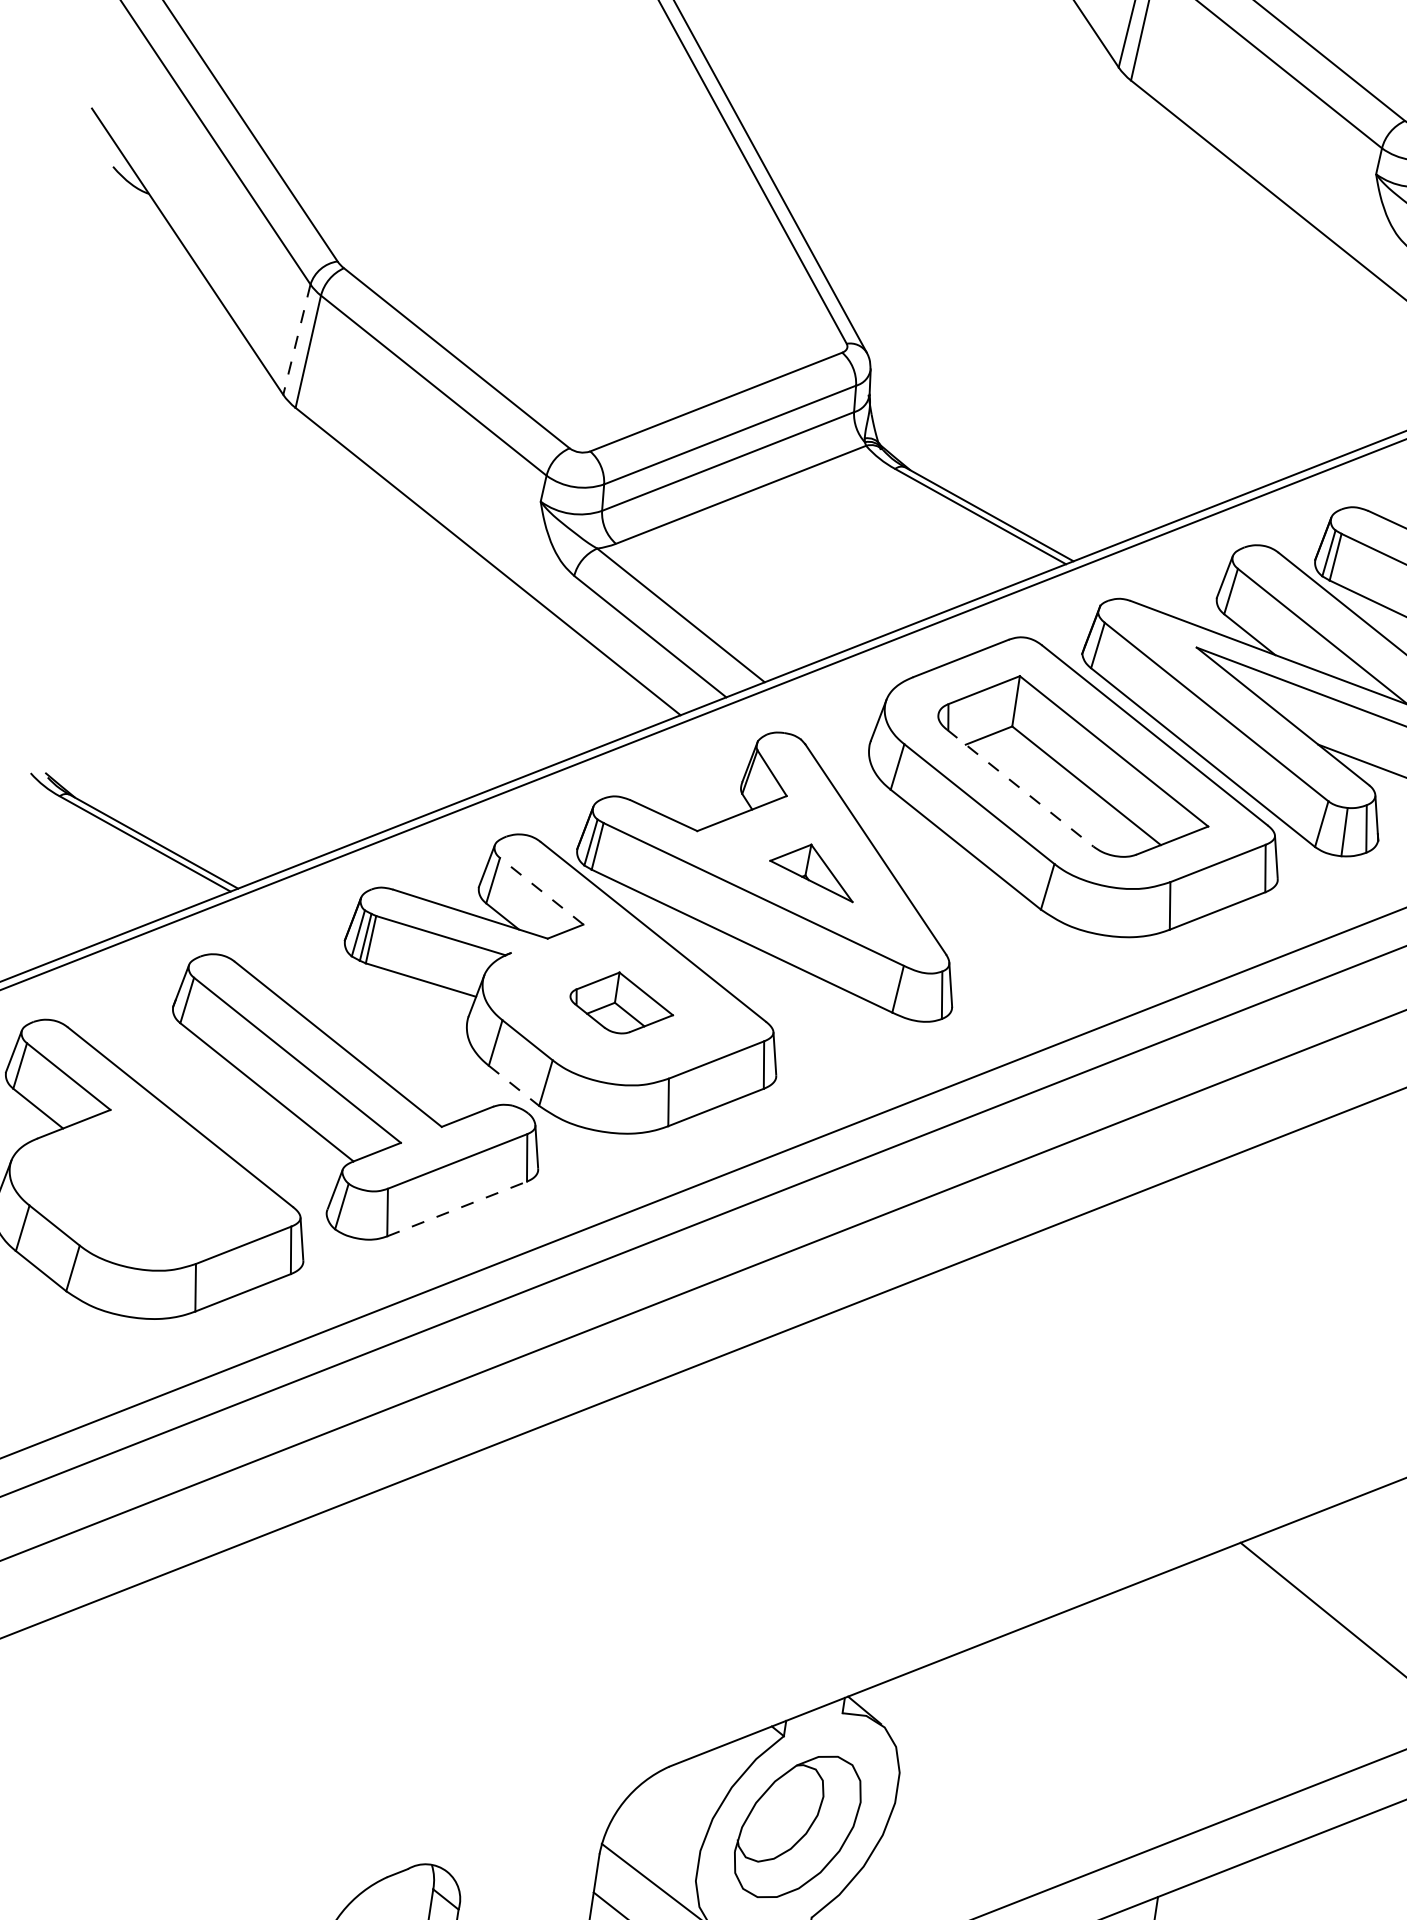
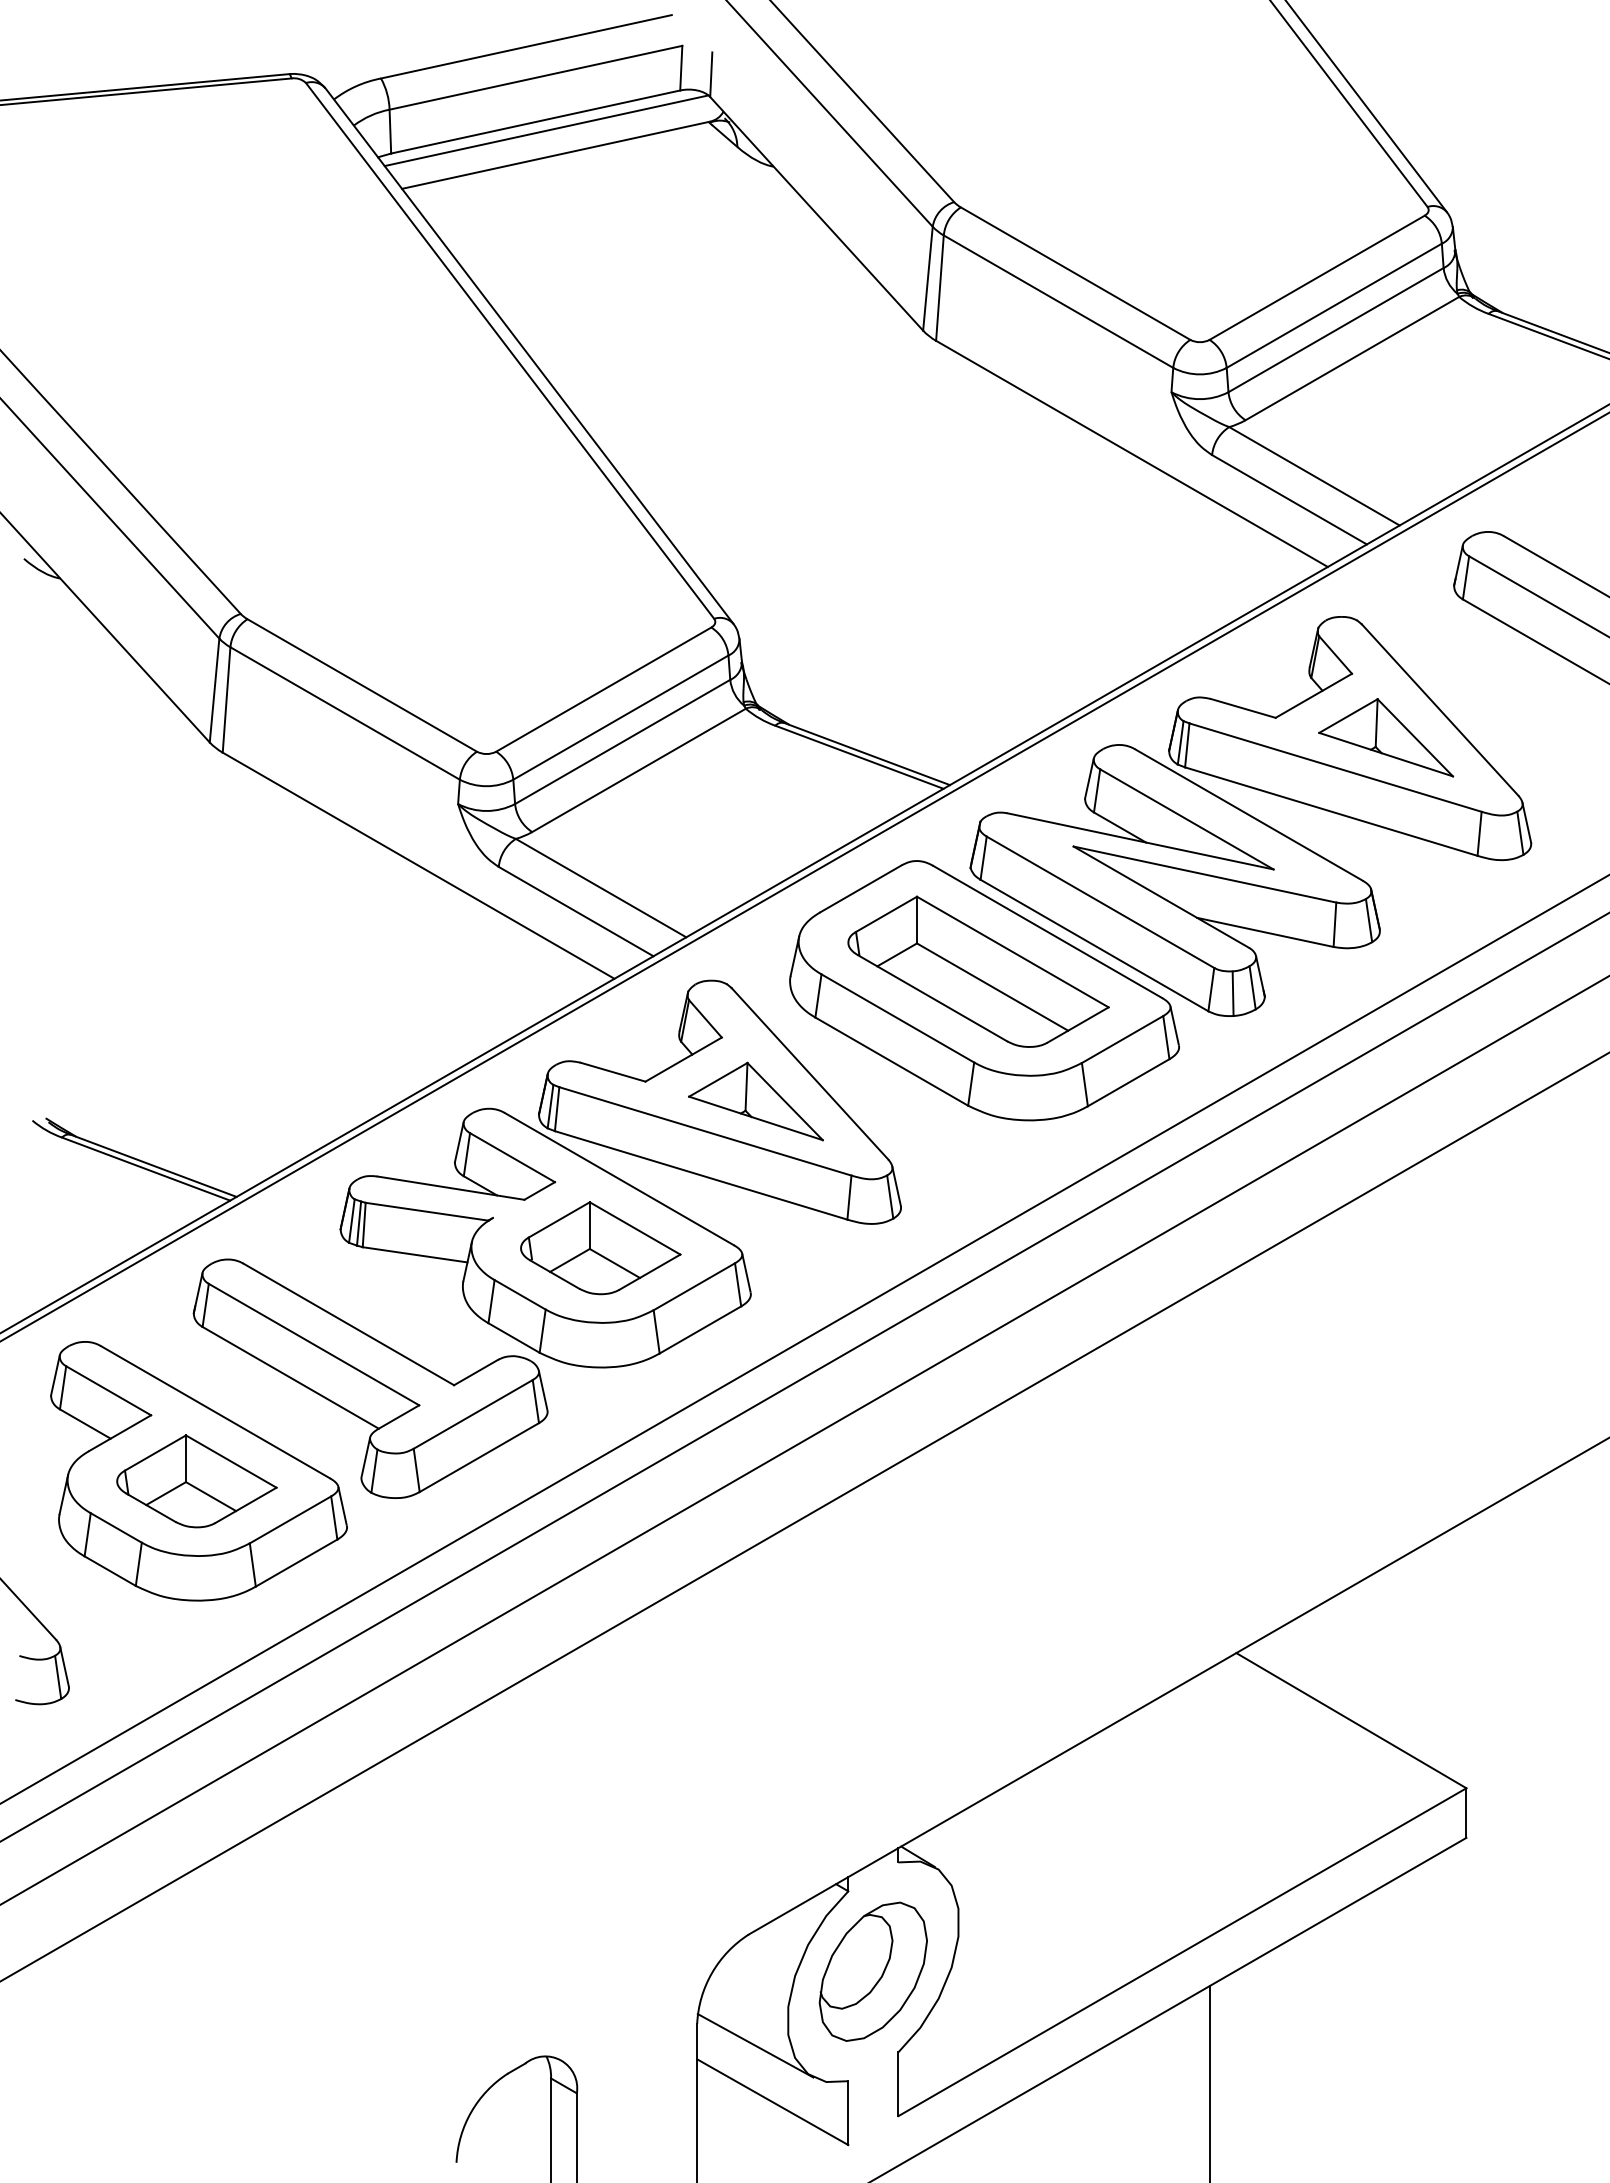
line: (296, 340) -> (214, 691), dashed -> solid
line: (1019, 788) -> (932, 998), dashed -> solid
part: (812, 870) -> (755, 1101), size x1.67
line: (541, 891) -> (512, 1157), dashed -> solid
part: (621, 1003) -> (600, 1248), size x1.67
line: (514, 1086) -> (514, 1338), dashed -> solid
part: (148, 1188) -> (196, 1481), added
line: (457, 1208) -> (479, 1457), dashed -> solid

